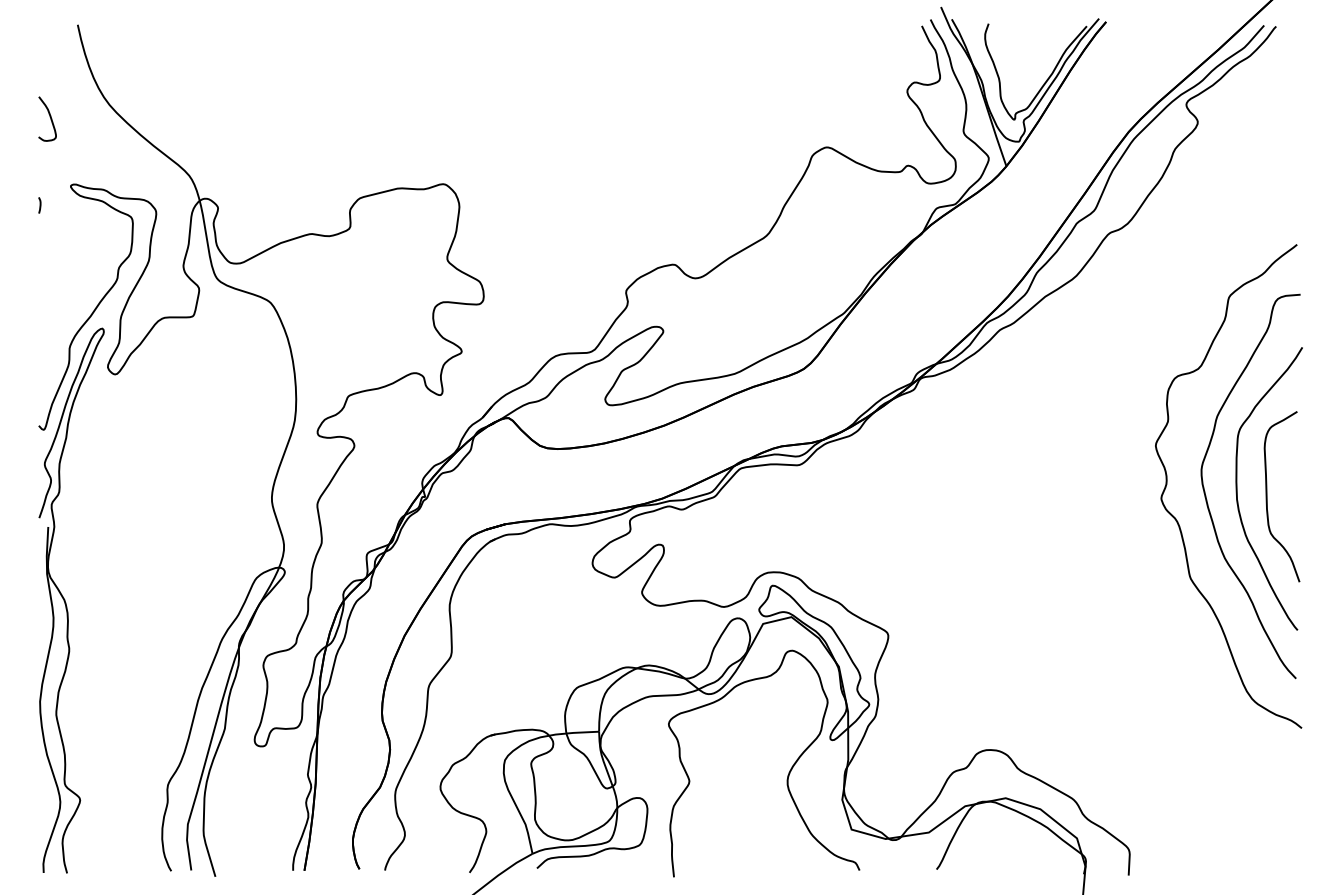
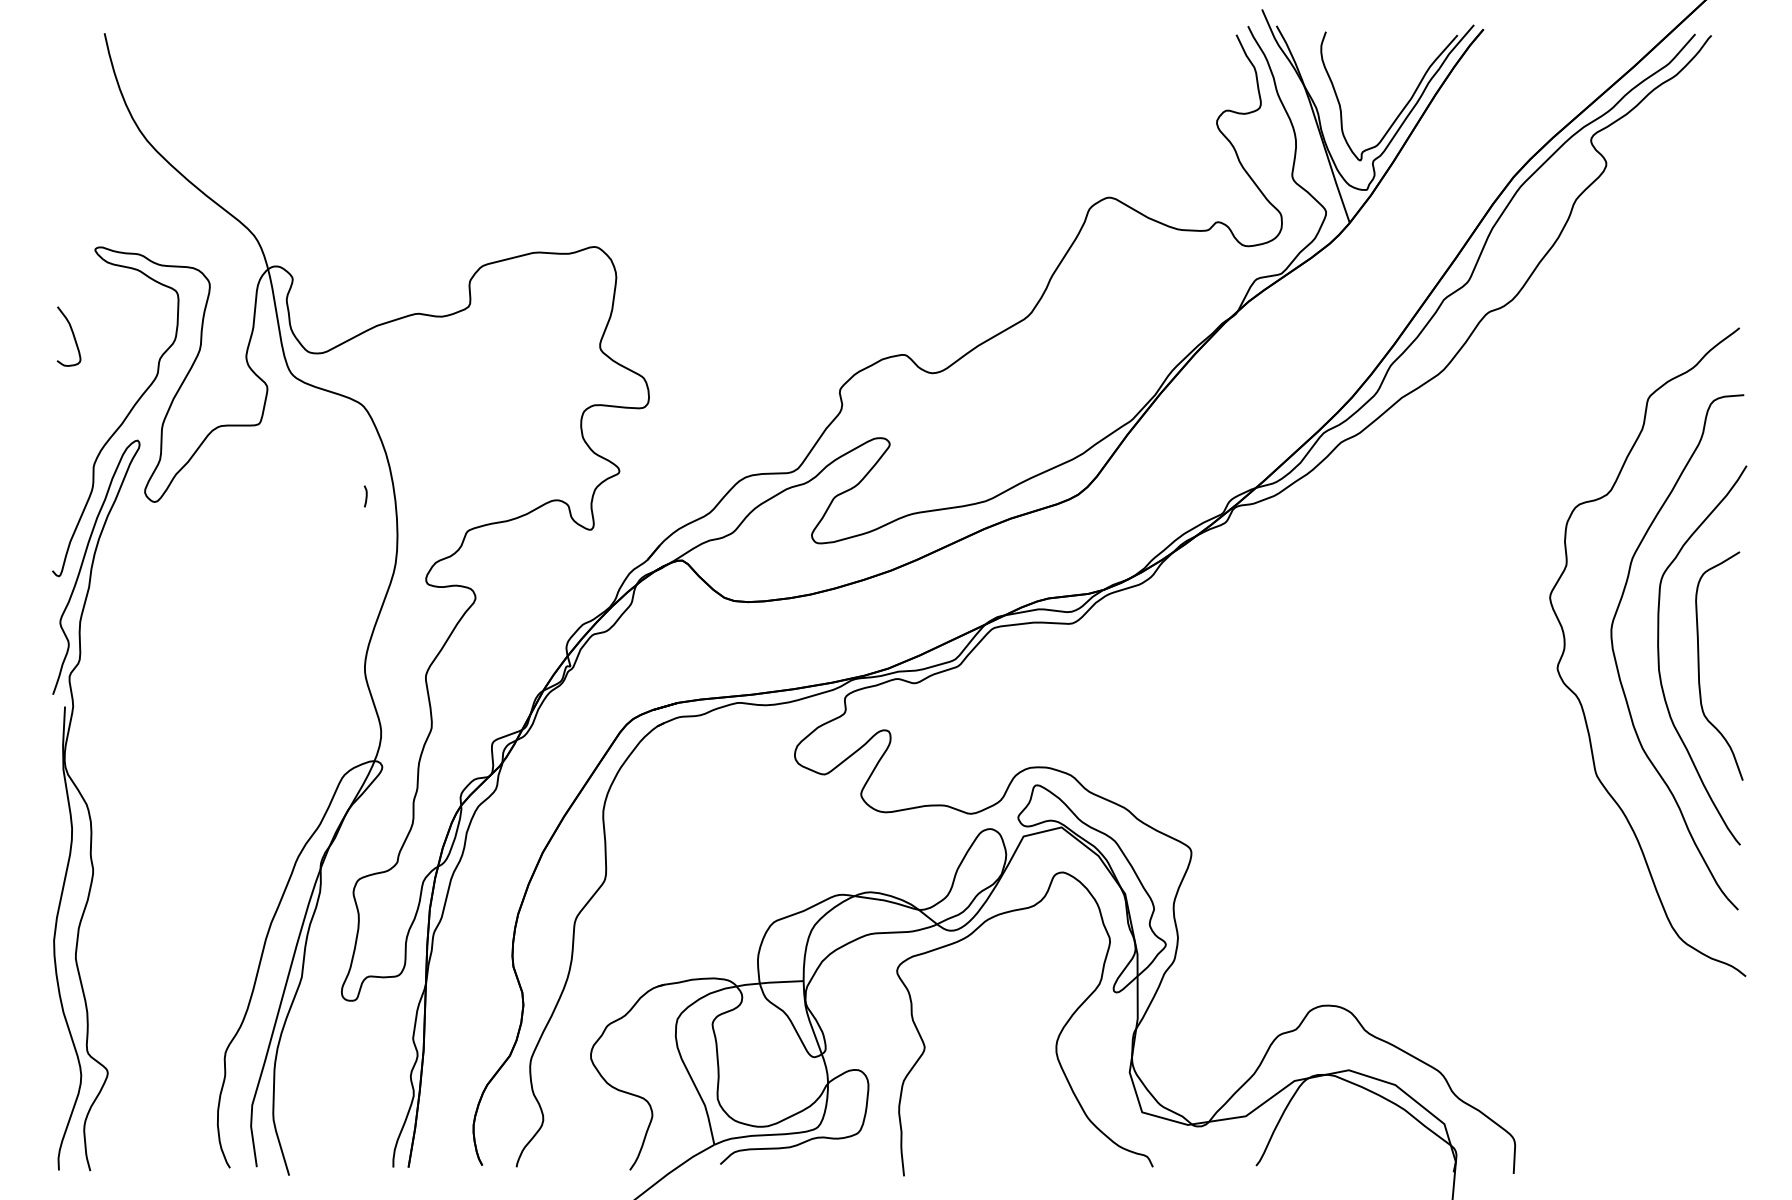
curve: (50, 118) -> (72, 335), moved
curve: (39, 205) -> (365, 496), moved

